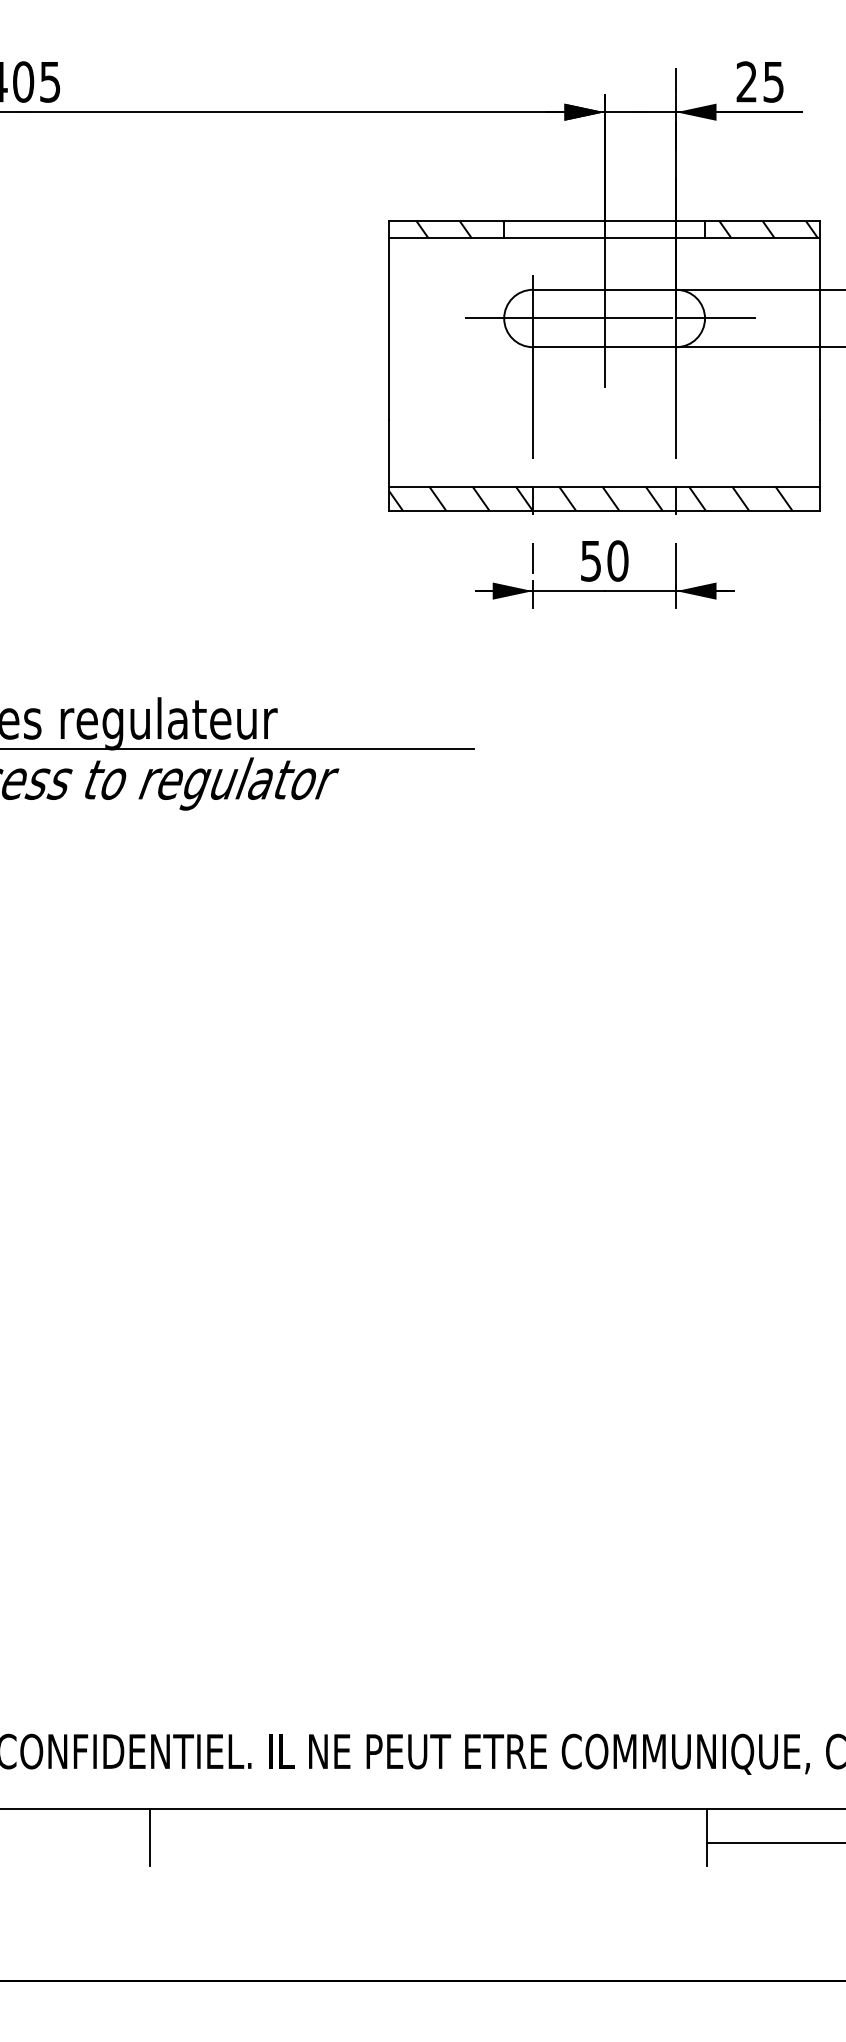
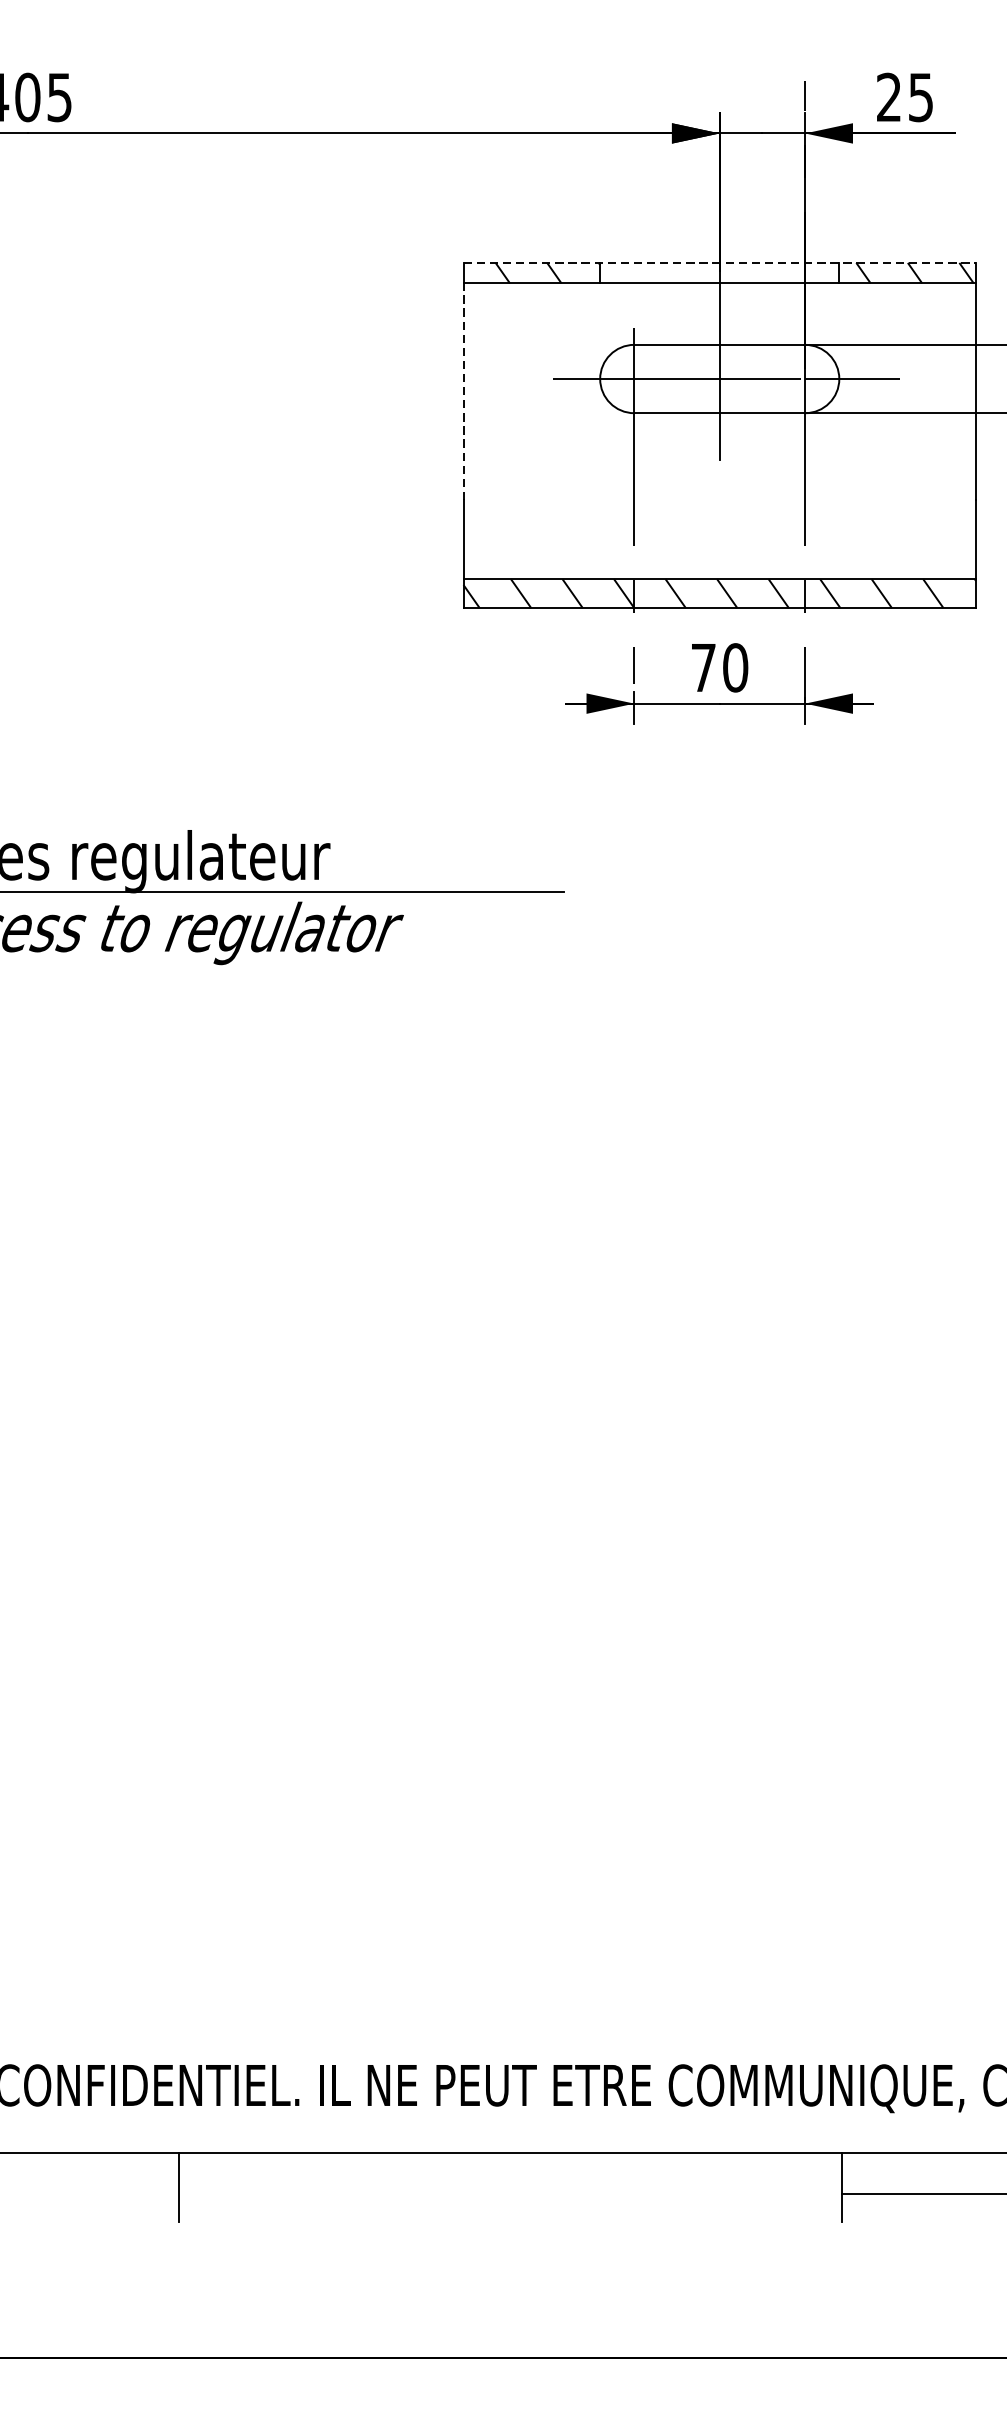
line: (605, 220) -> (720, 262), solid -> dashed
line: (389, 328) -> (463, 390), solid -> dashed
text: (590, 561) -> (702, 668), 50 -> 70

